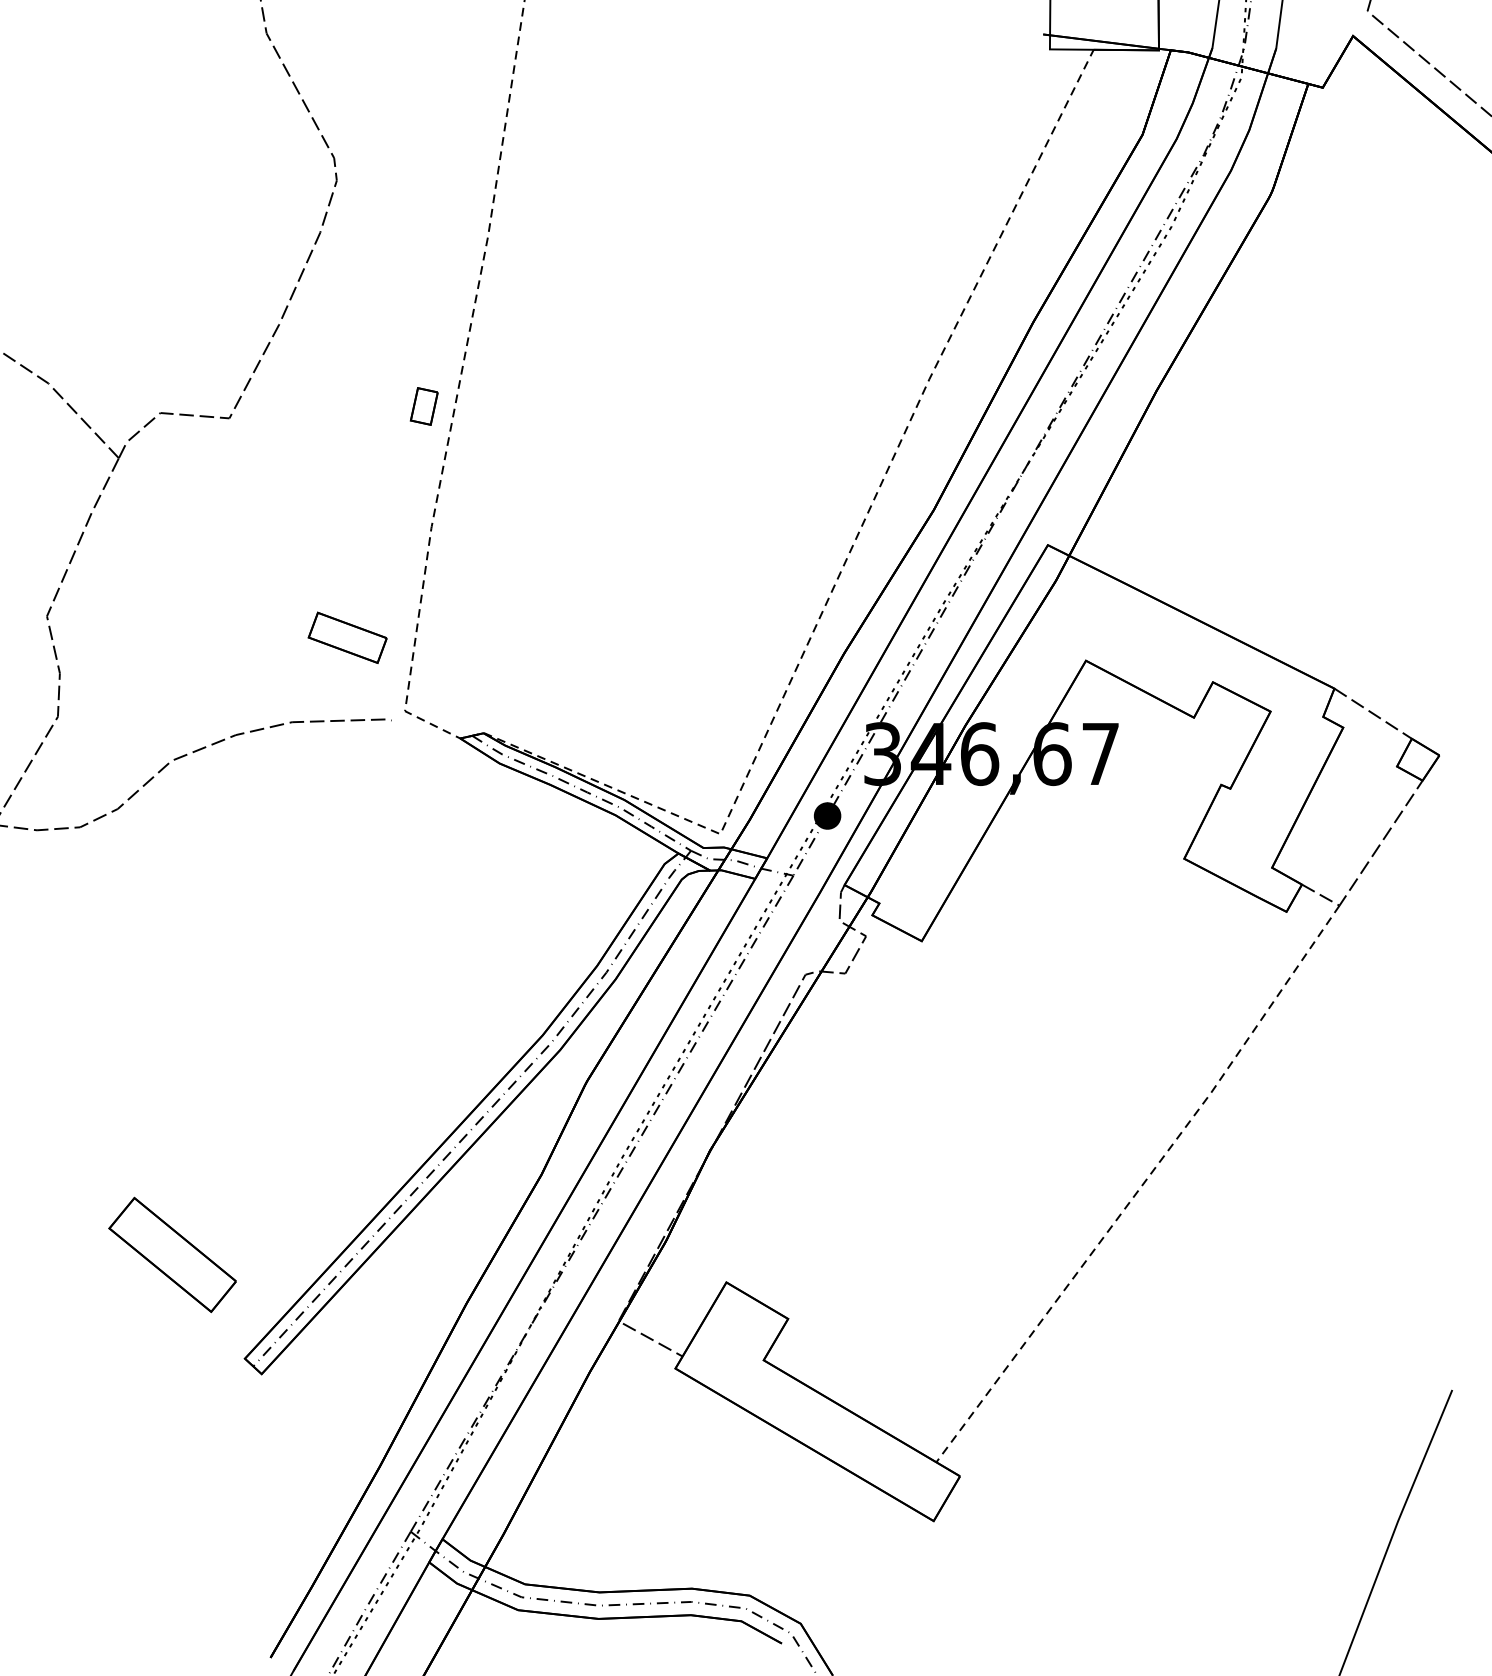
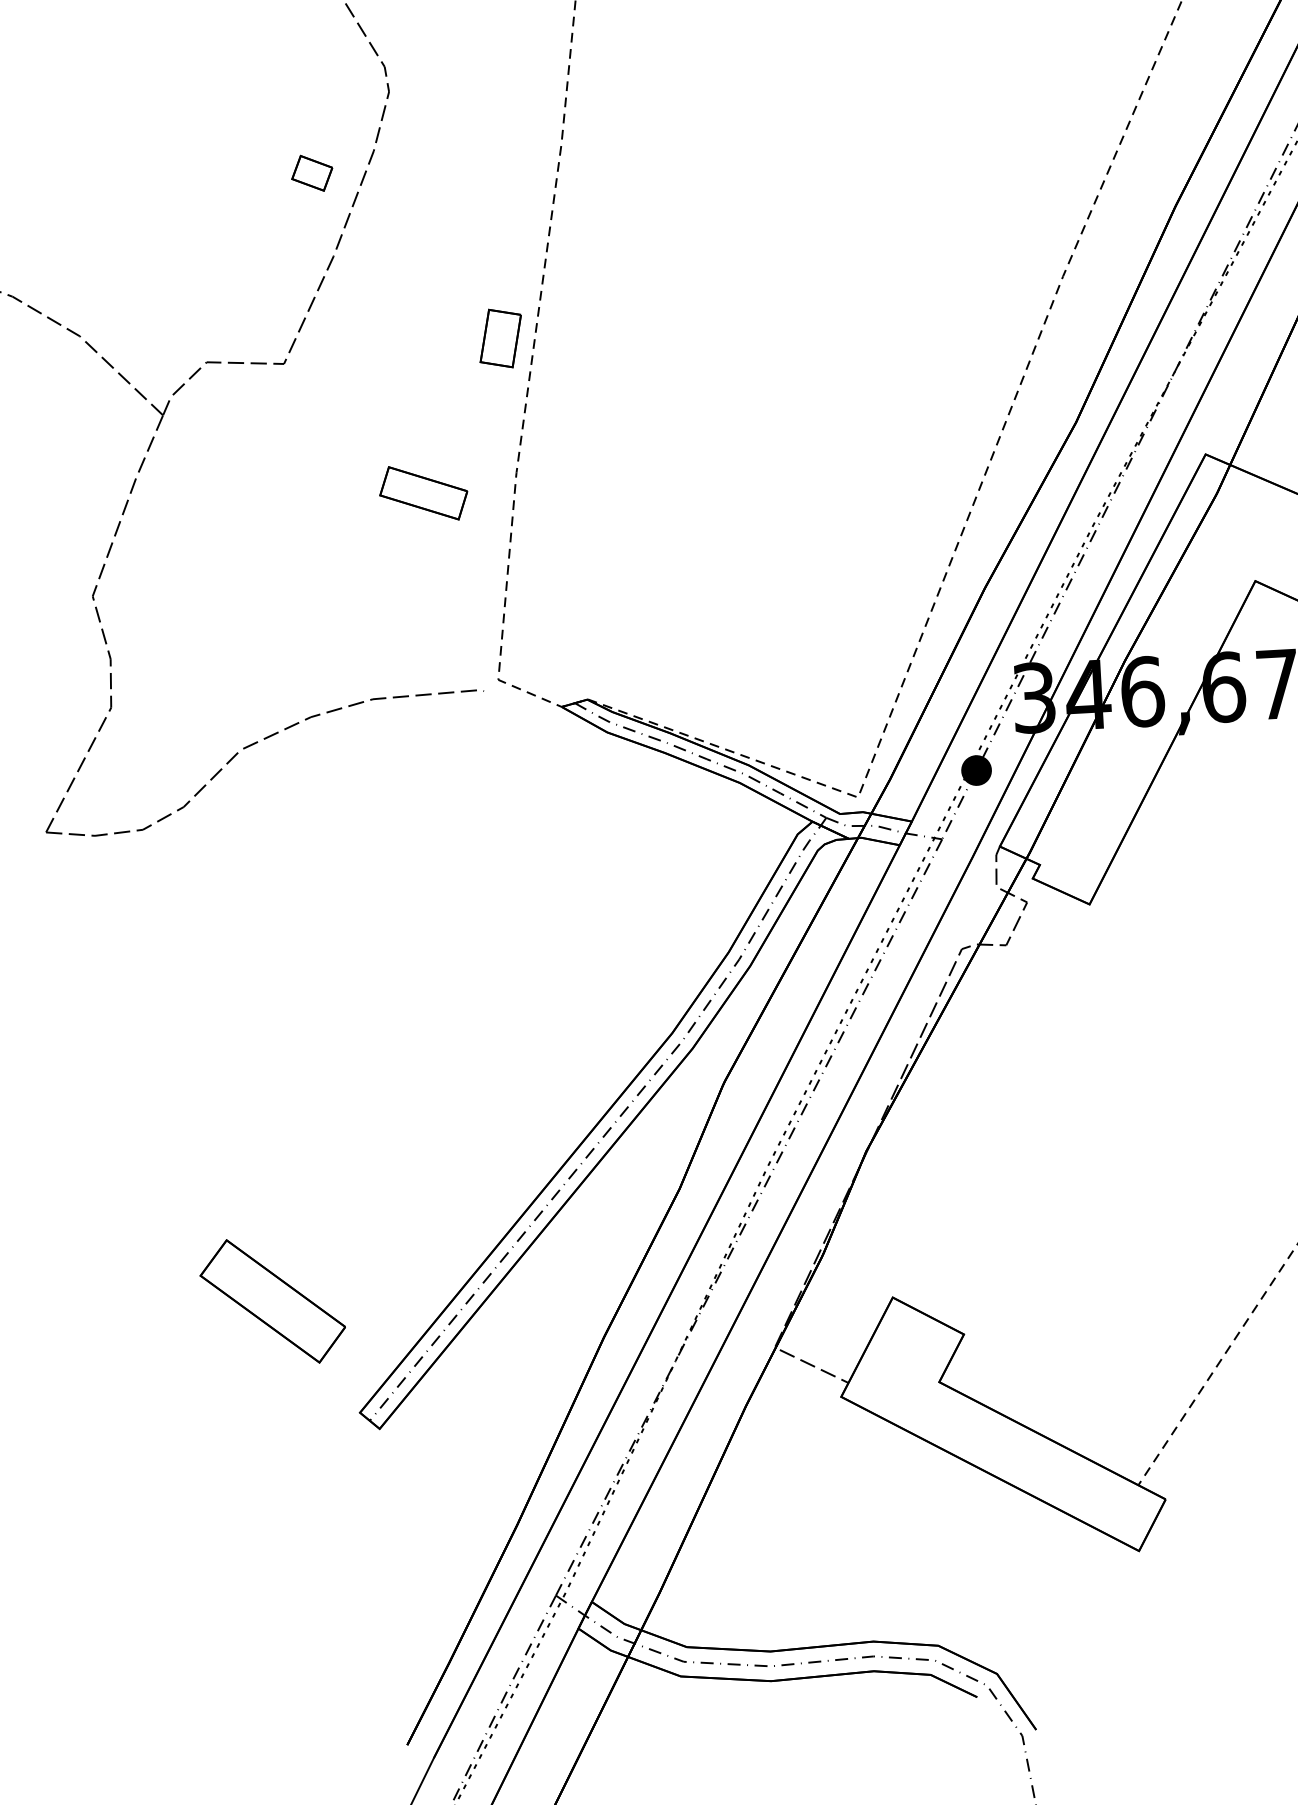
part: (264, 249) -> (312, 173), added
part: (424, 406) -> (501, 338), size x1.43
part: (347, 637) -> (423, 492), moved

